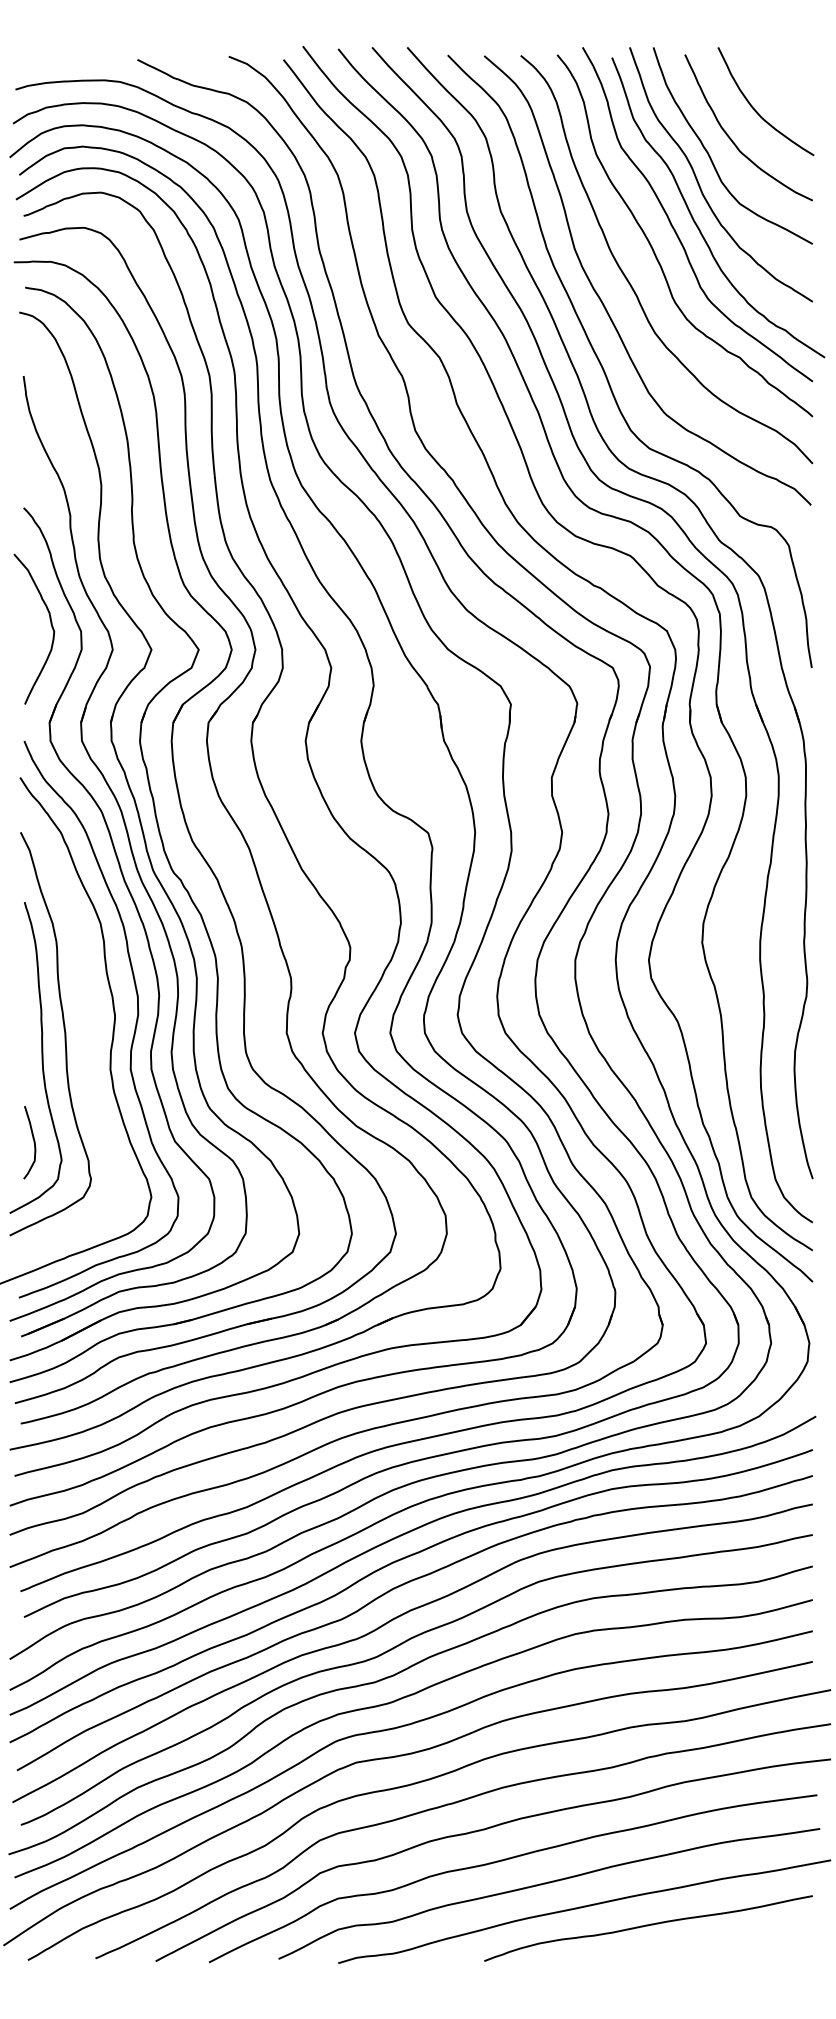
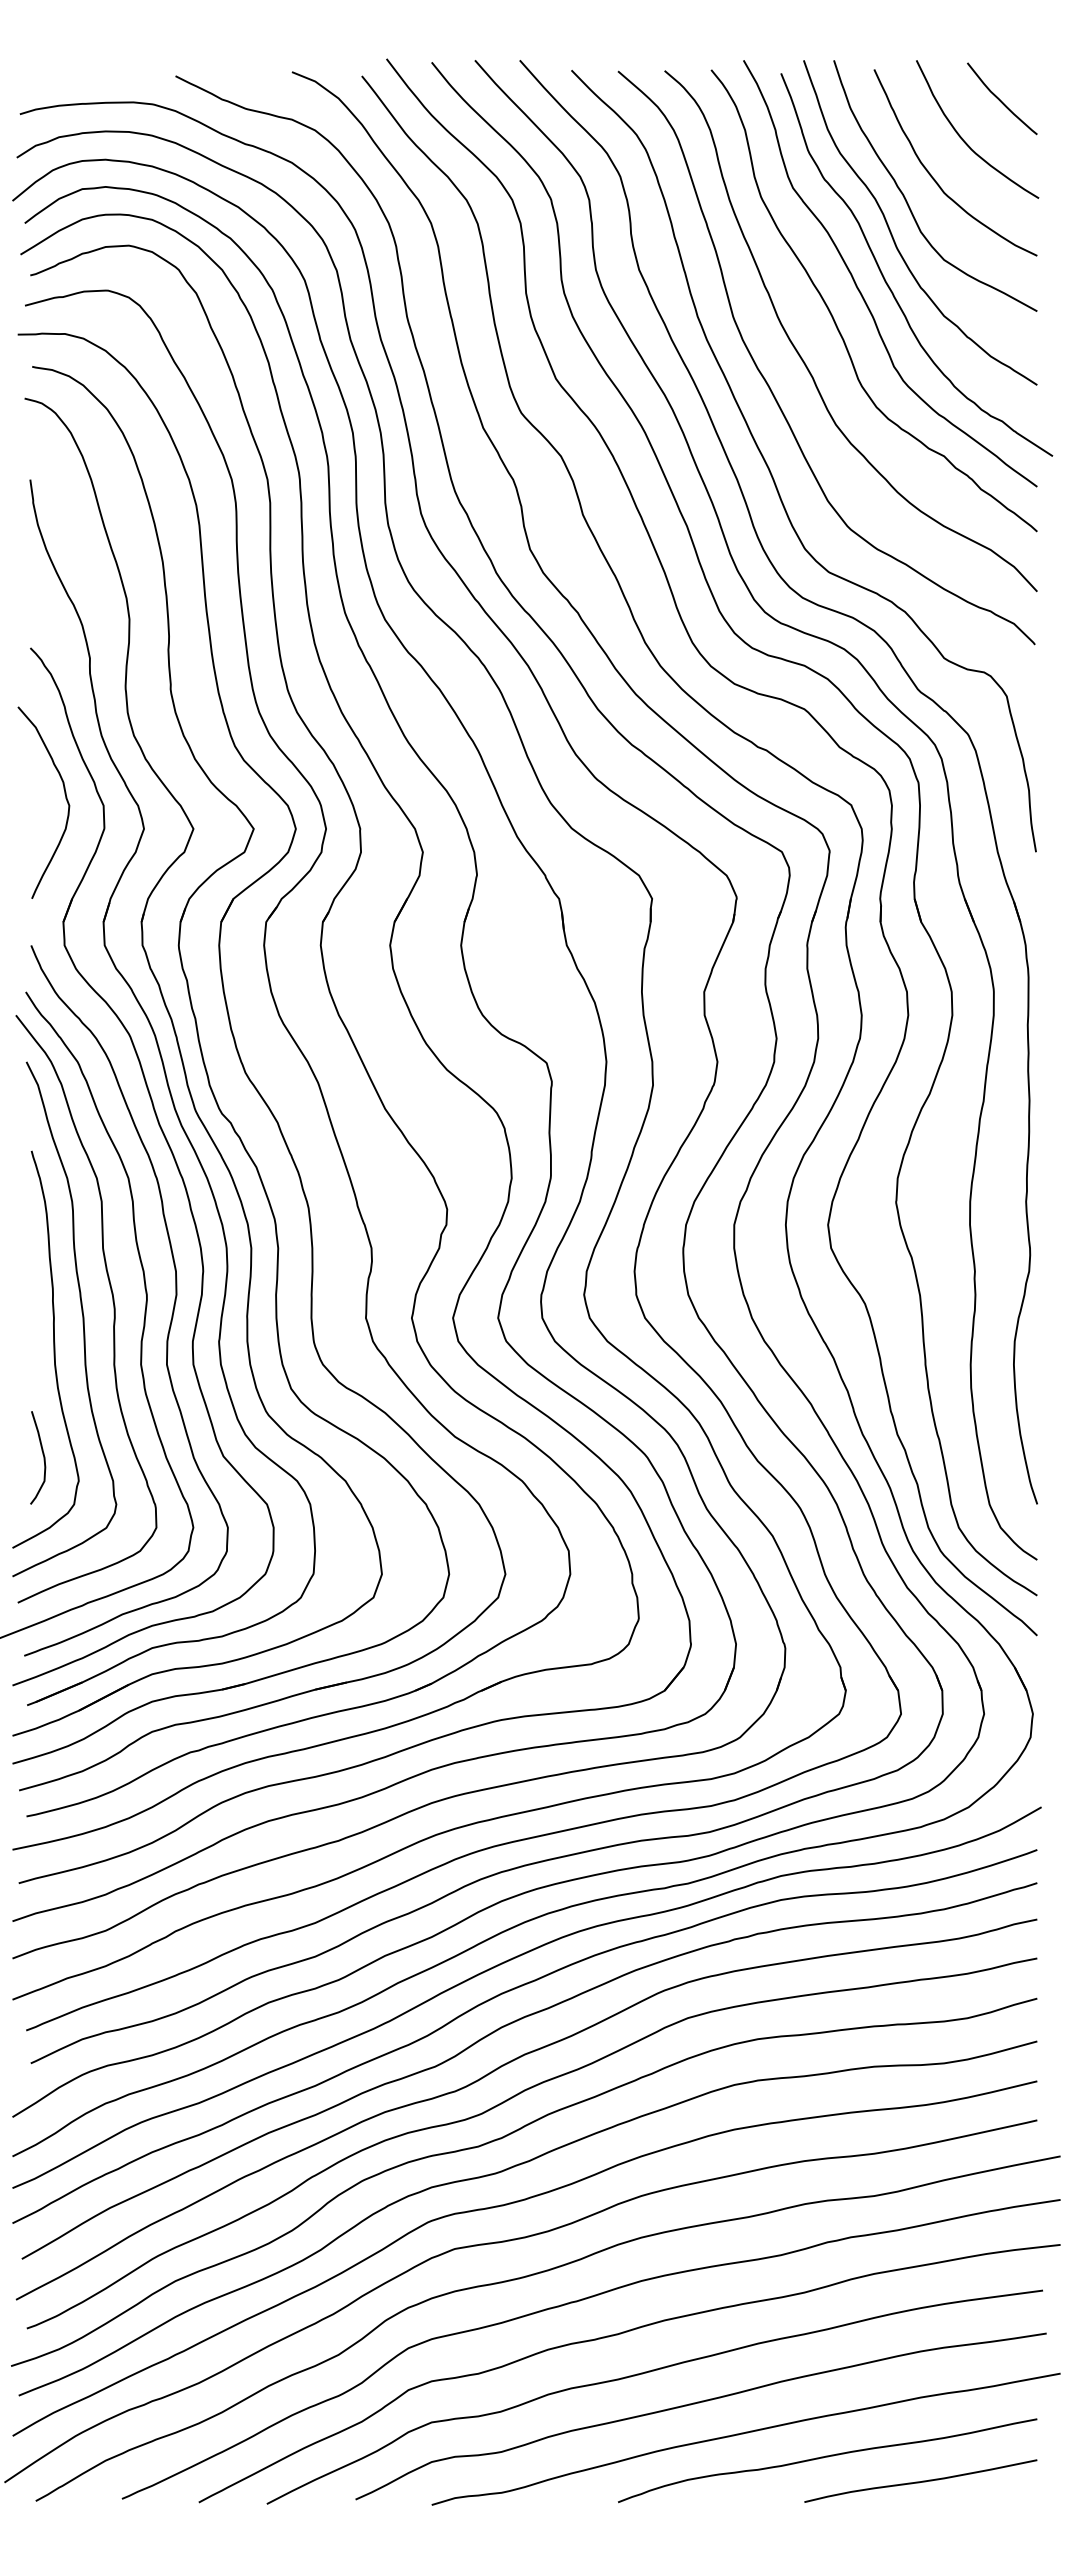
curve: (783, 78) -> (1000, 99), added
curve: (88, 1020) -> (112, 1302), added
curve: (721, 1944) -> (920, 2481), added

